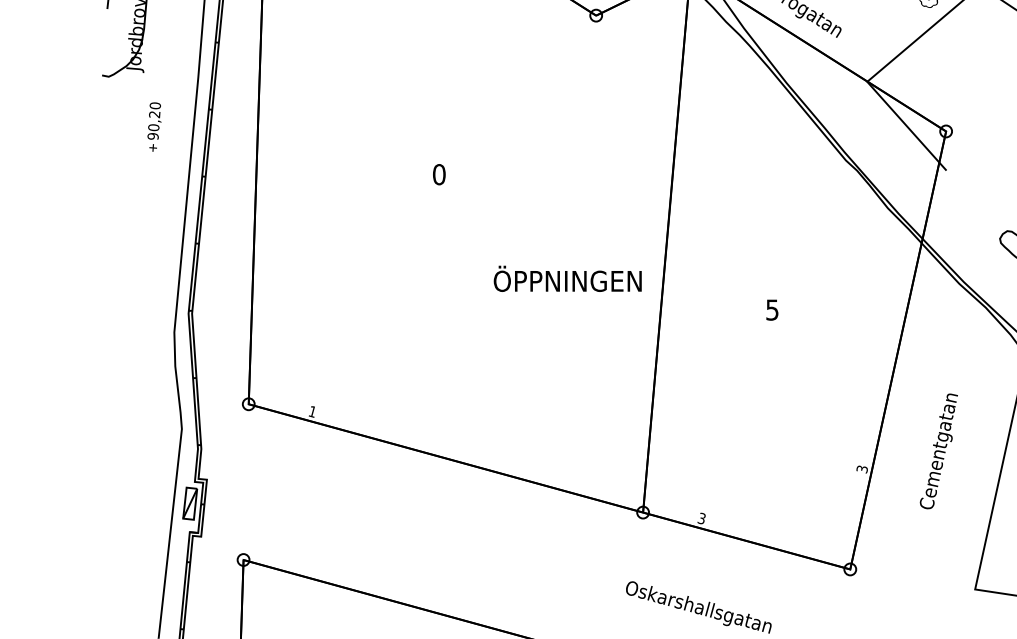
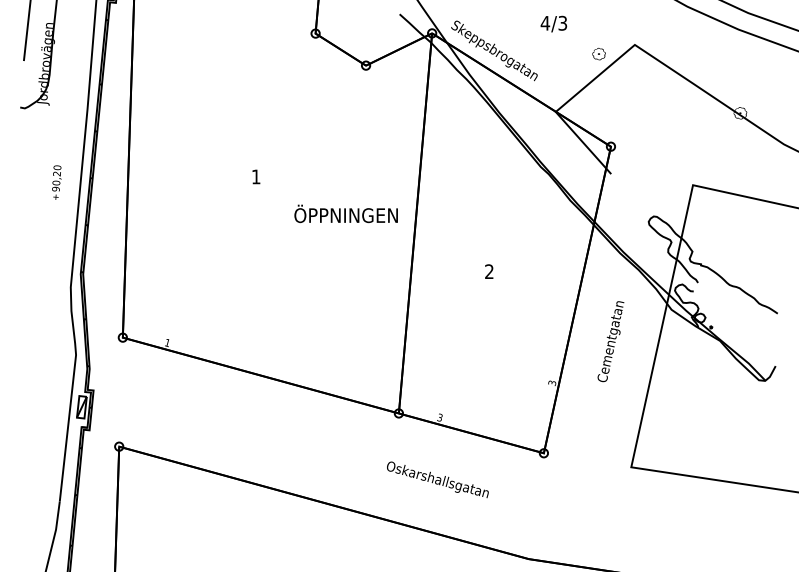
text: (153, 126) -> (56, 182), moved
text: (438, 174) -> (255, 176), 0 -> 1
text: (566, 278) -> (345, 213), moved
text: (772, 309) -> (489, 271), 5 -> 2
text: (938, 451) -> (610, 341), moved

